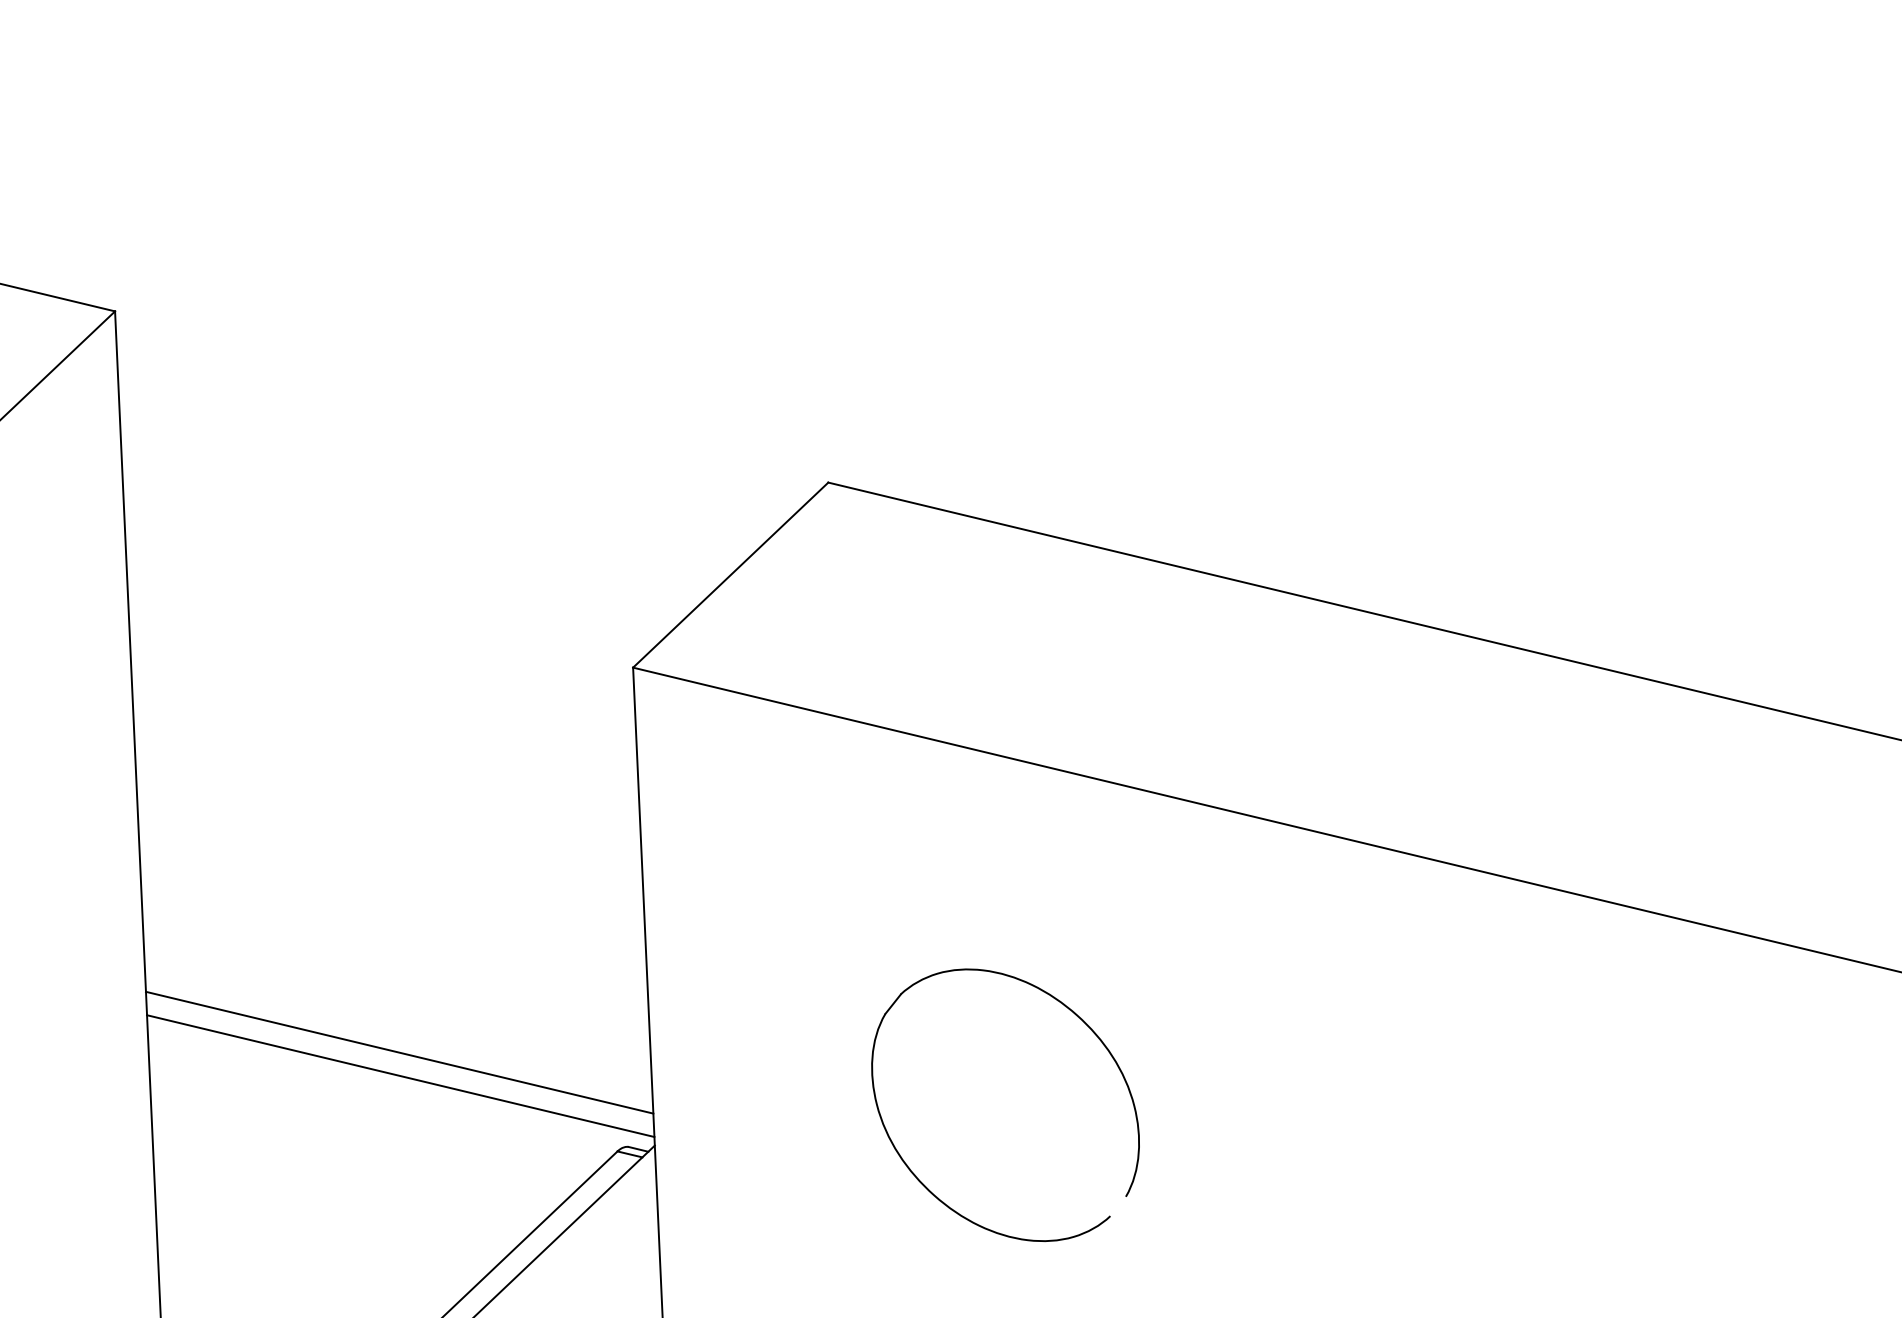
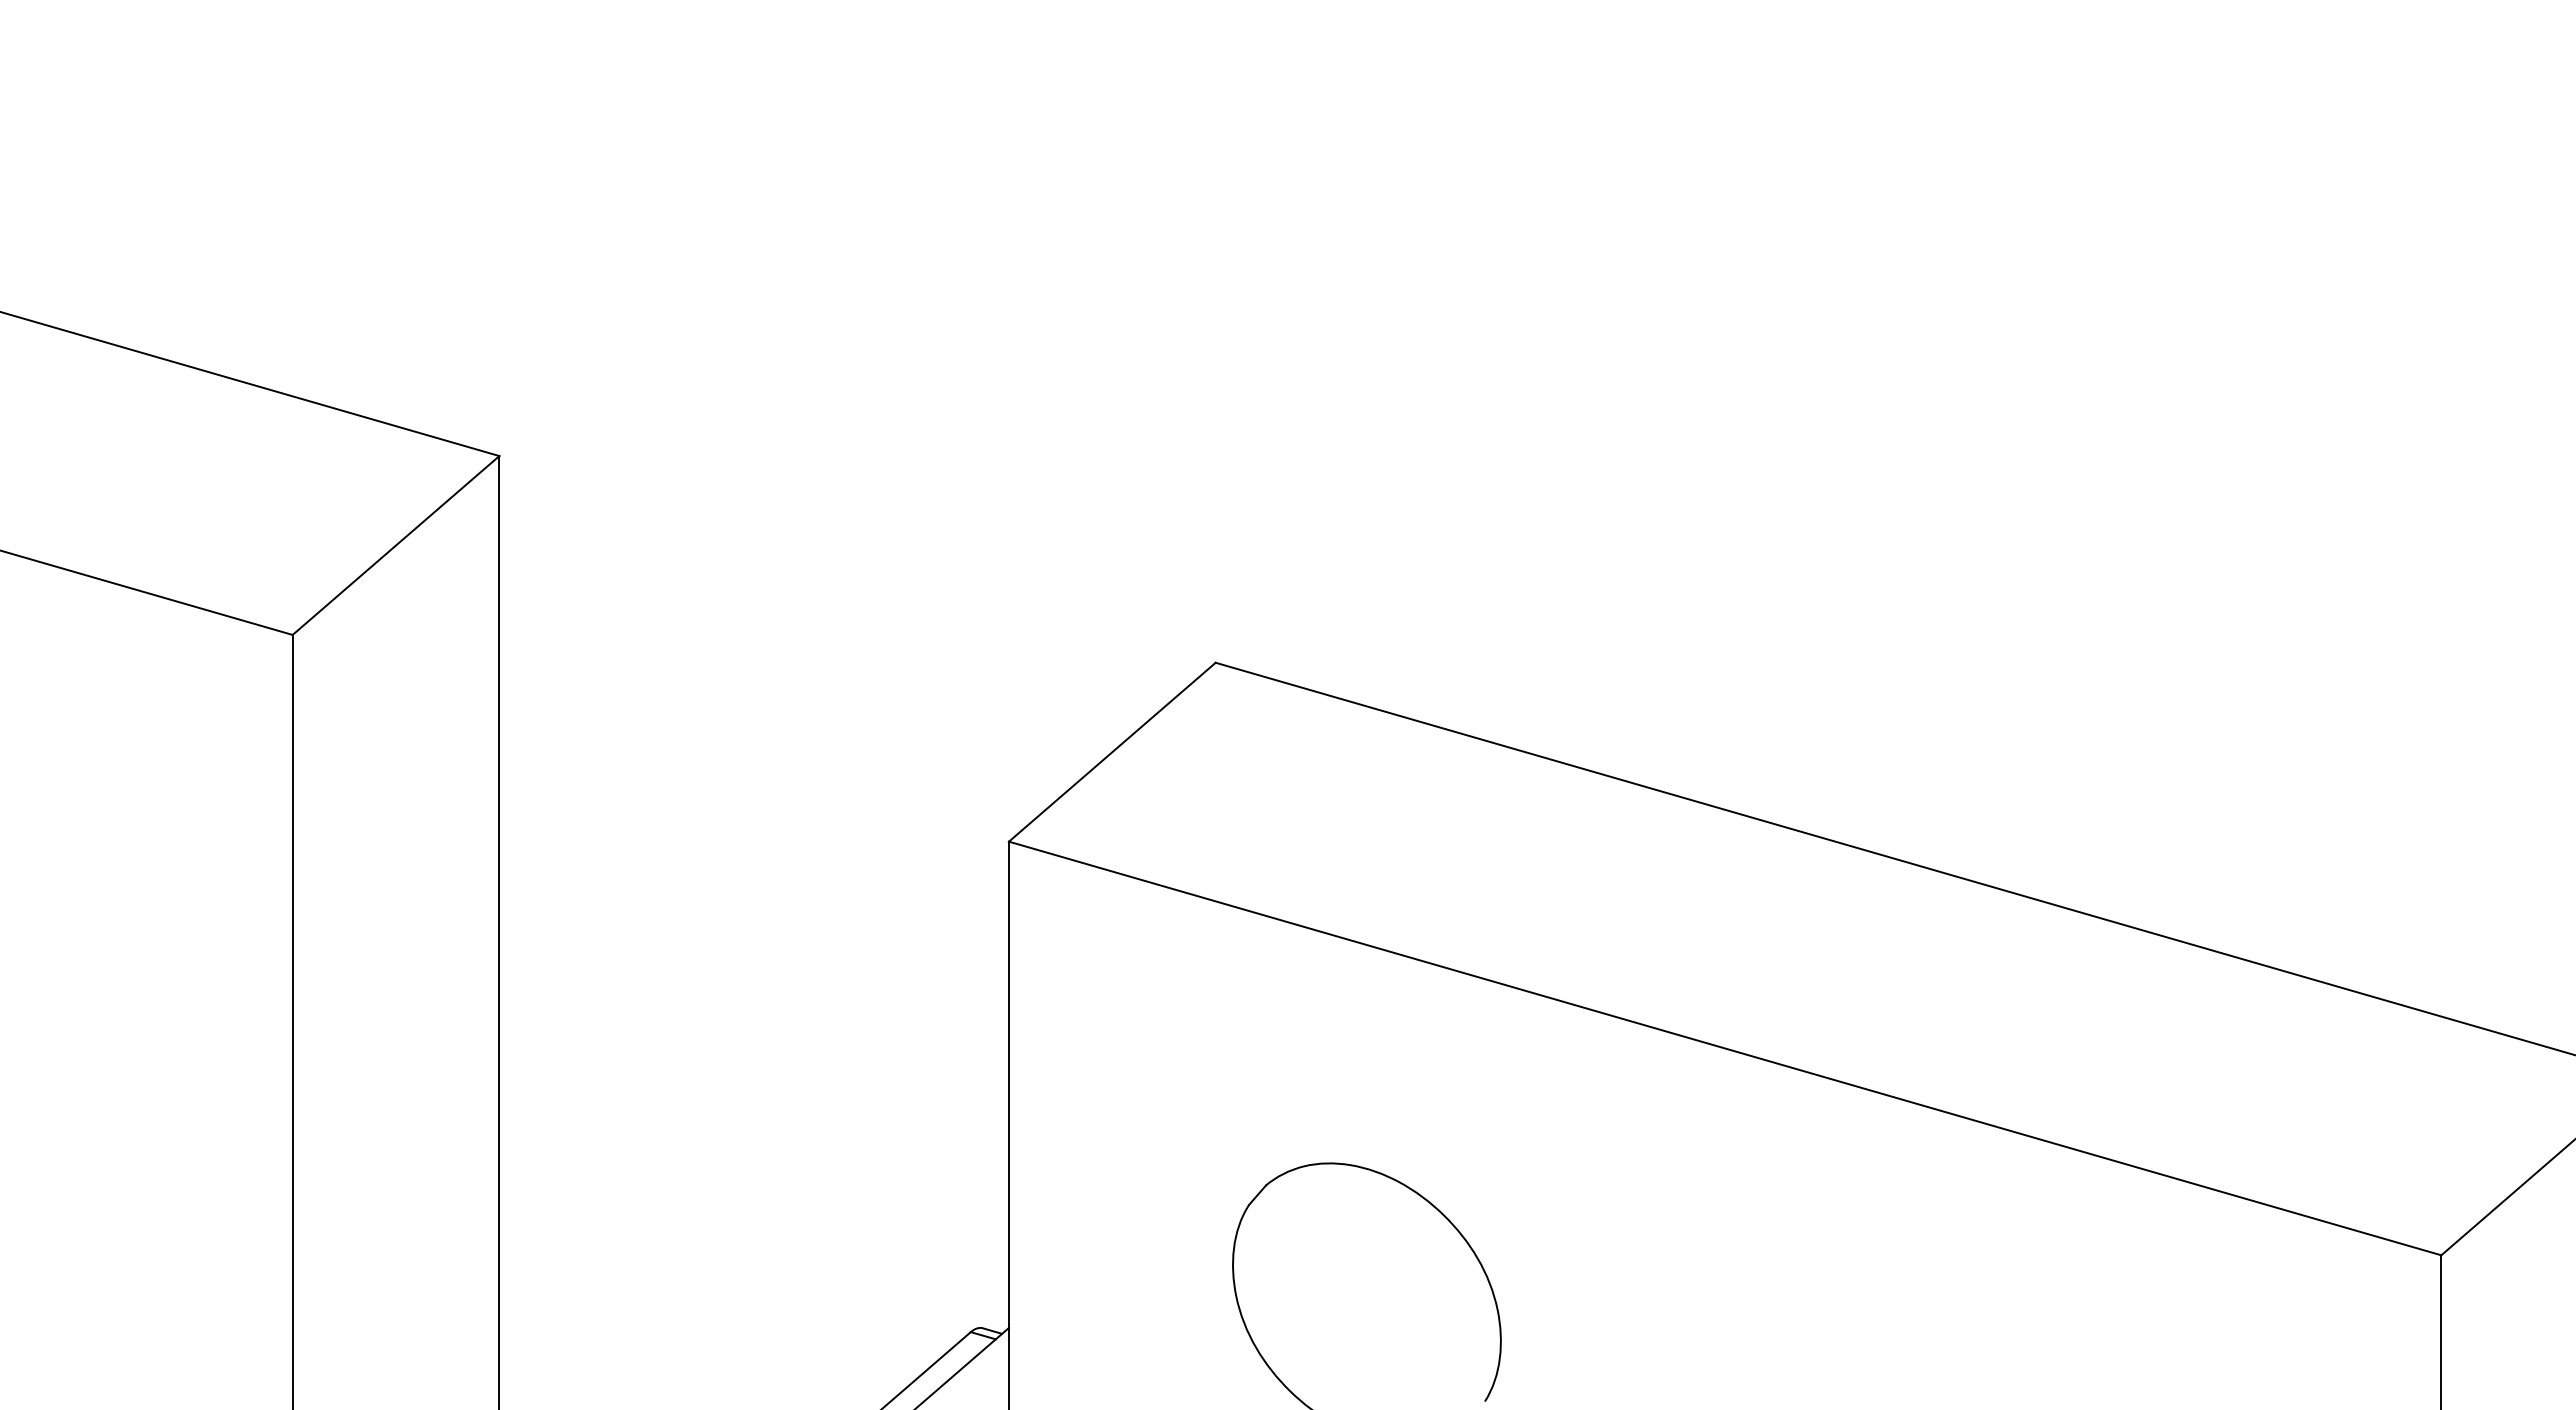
line: (398, 1052) -> (753, 1221), removed
line: (400, 1075) -> (753, 1245), removed

